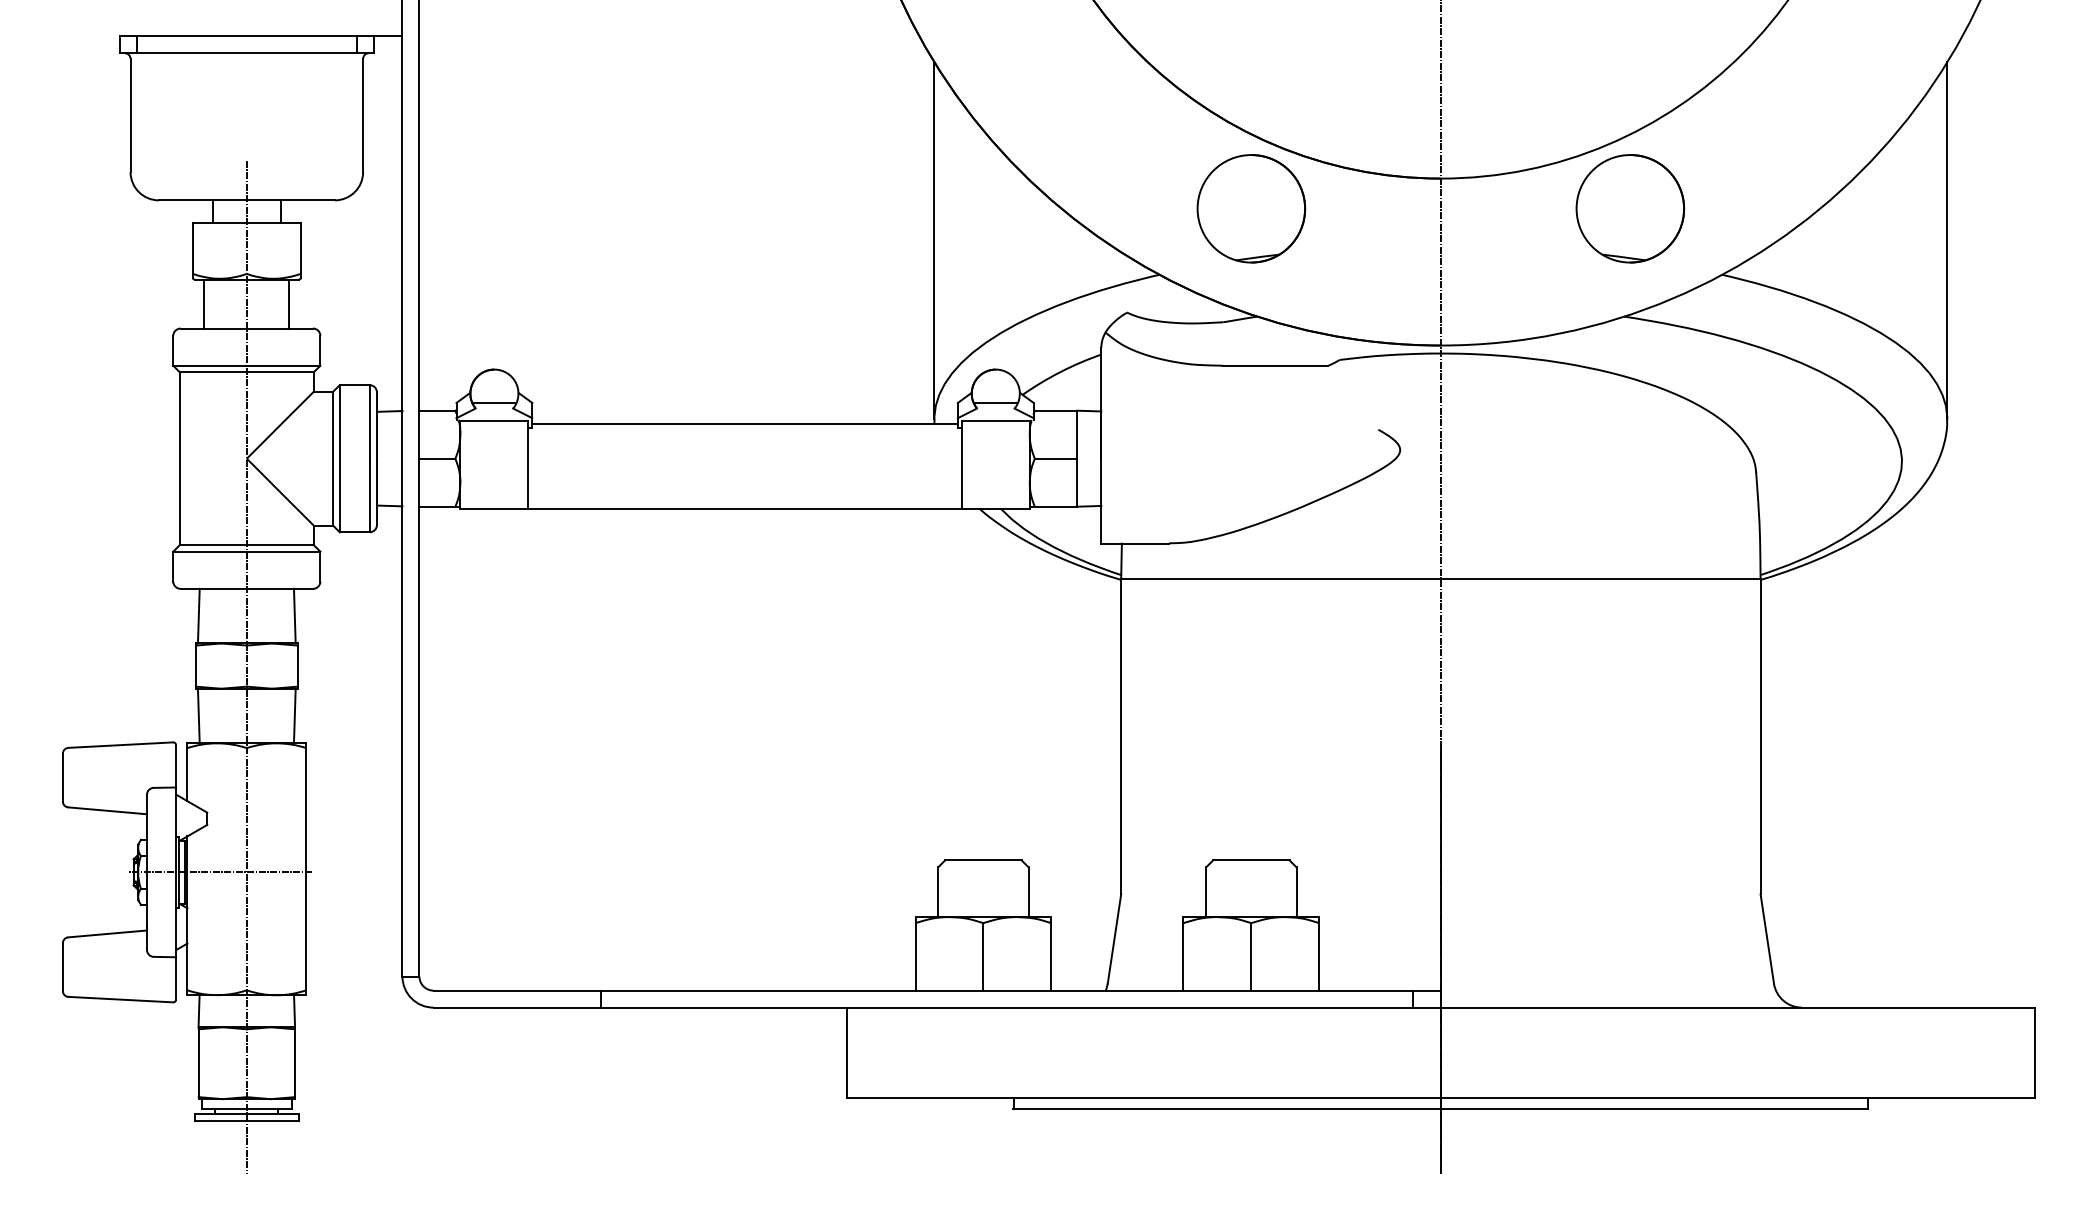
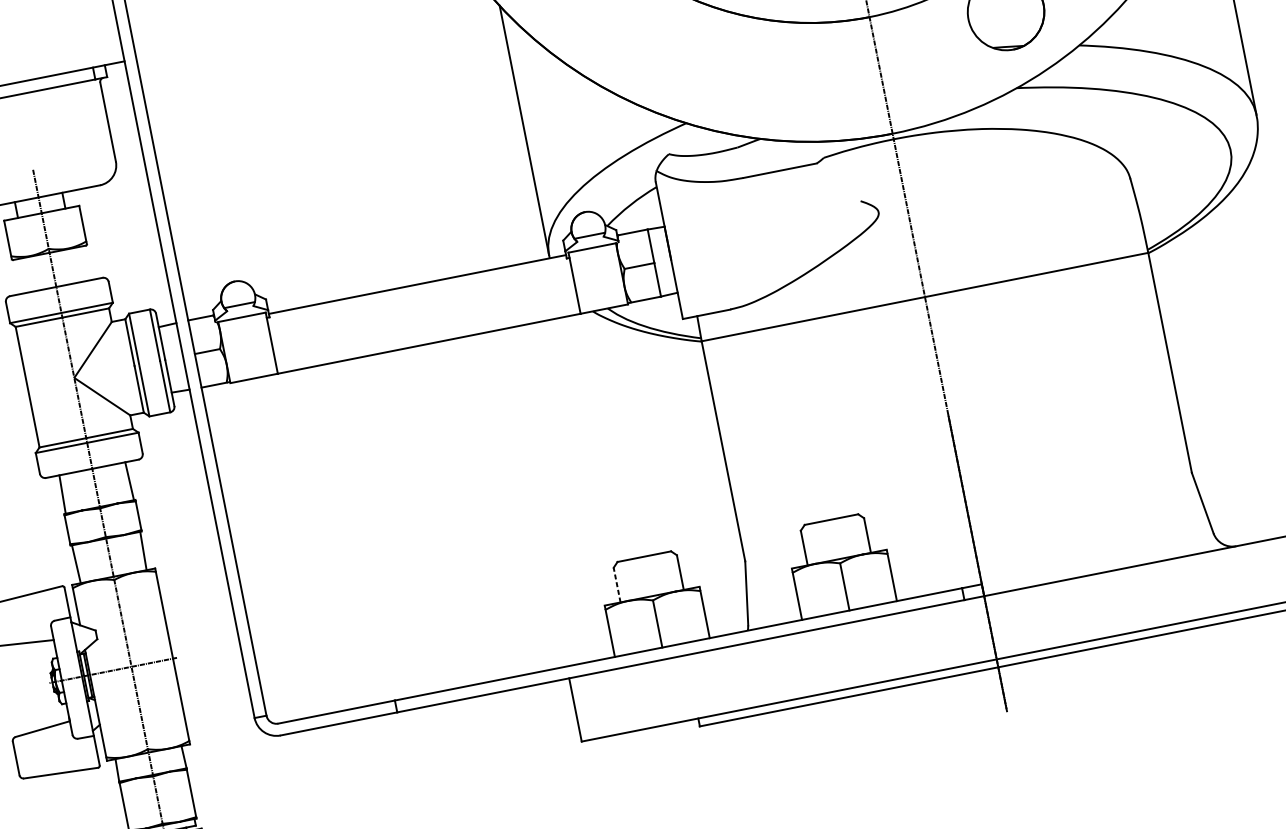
part: (1251, 208) -> (741, 64), removed
line: (204, 303) -> (23, 275), removed
line: (289, 303) -> (82, 263), removed
line: (938, 892) -> (617, 585), solid -> dashed

